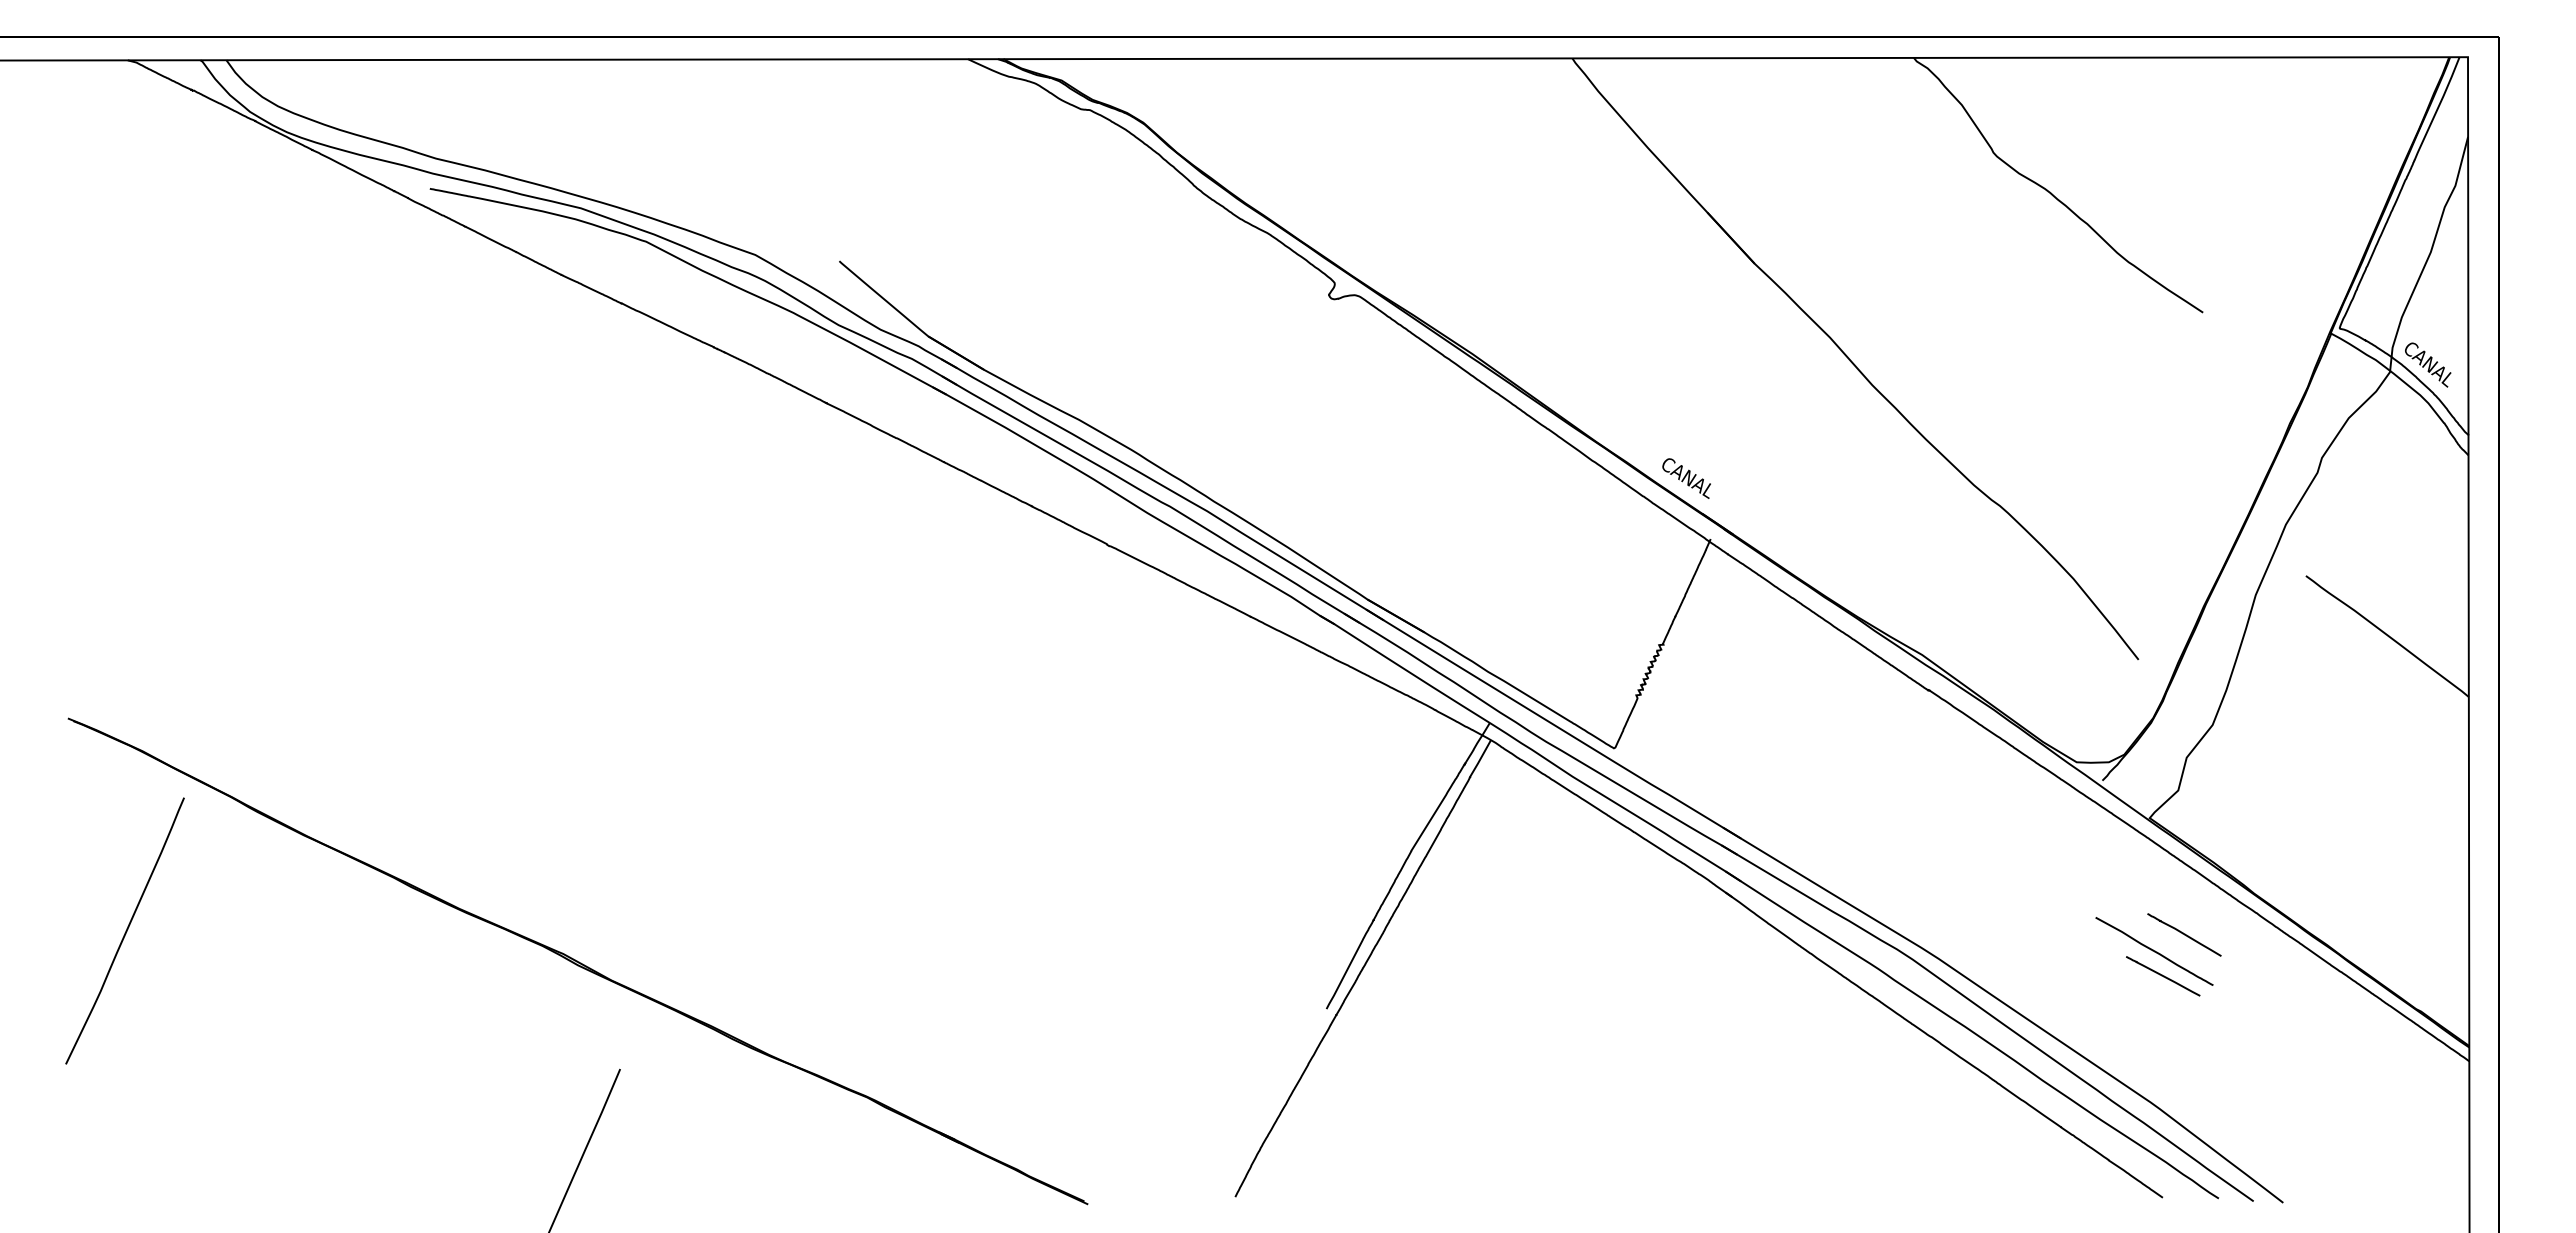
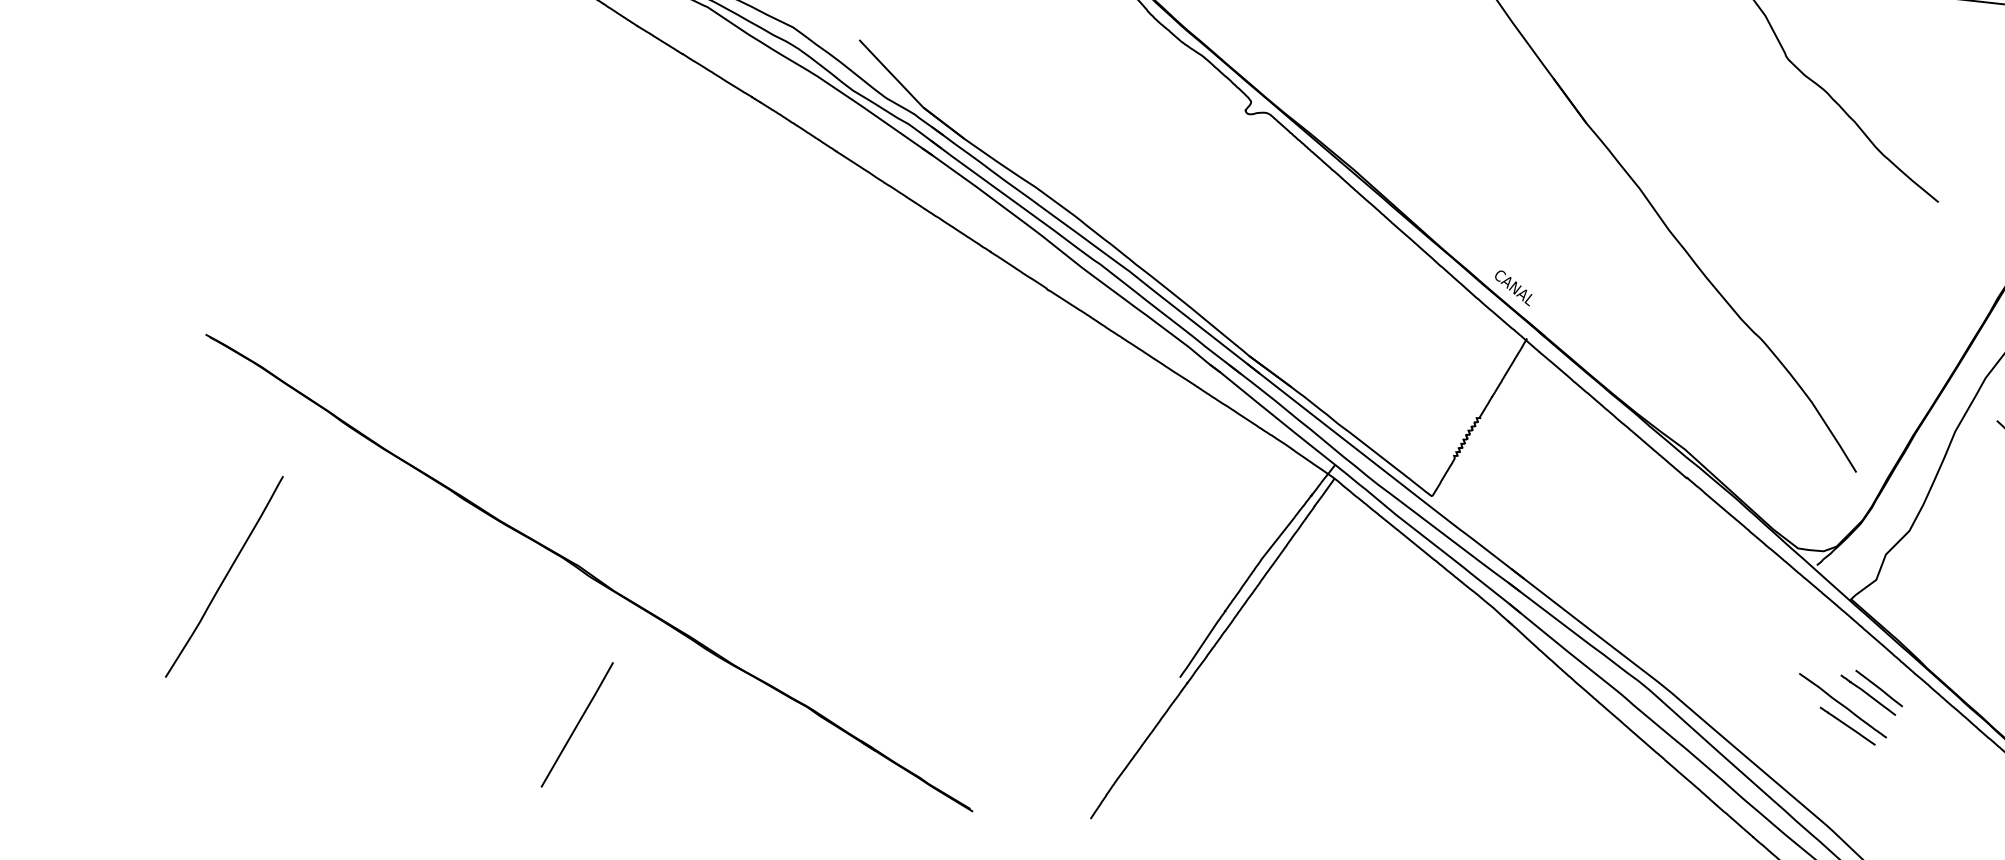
line: (2197, 924) -> (1879, 688), added
curve: (125, 930) -> (224, 576), moved

